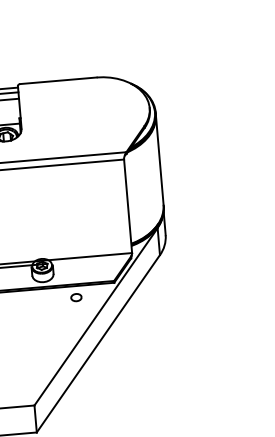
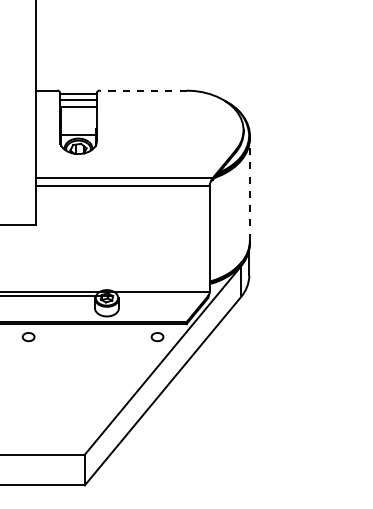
line: (57, 80) -> (142, 90), solid -> dashed
line: (159, 159) -> (249, 189), solid -> dashed
part: (76, 297) -> (157, 337), moved

